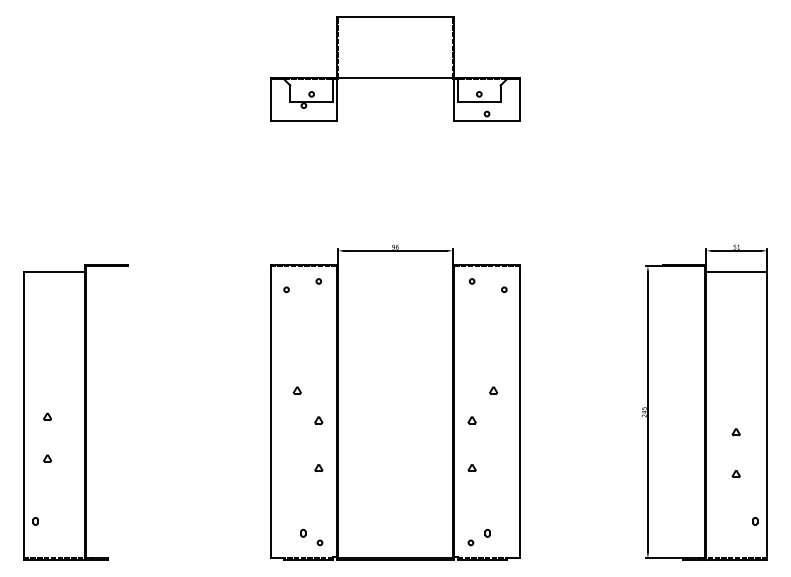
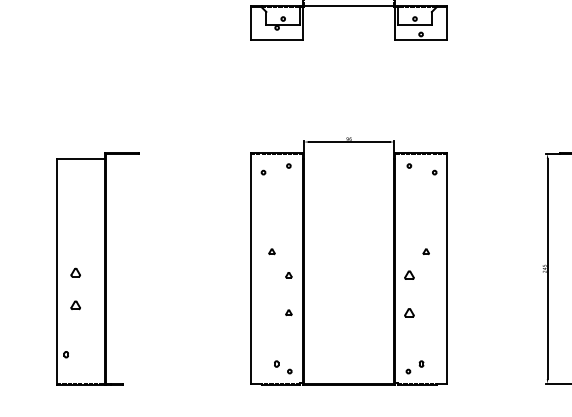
part: (47, 416) -> (75, 272), size x1.6
part: (471, 420) -> (408, 275), size x1.6
part: (47, 458) -> (75, 305), size x1.6
part: (471, 467) -> (408, 312), size x1.6

